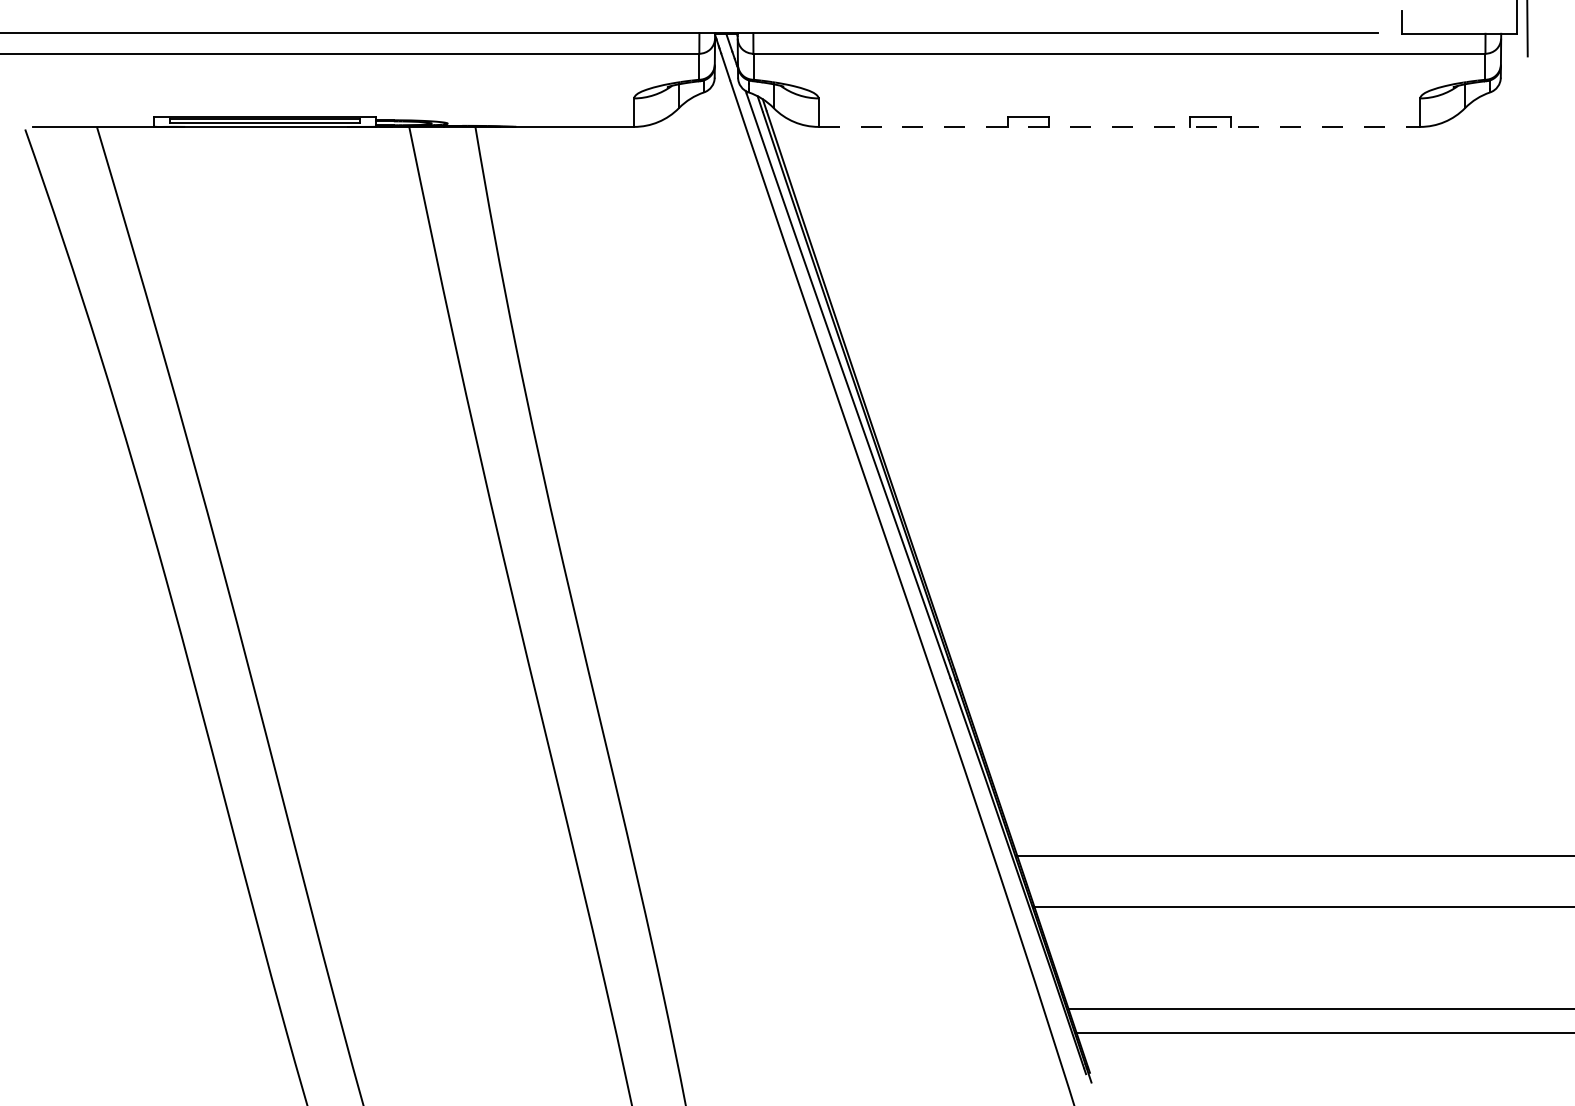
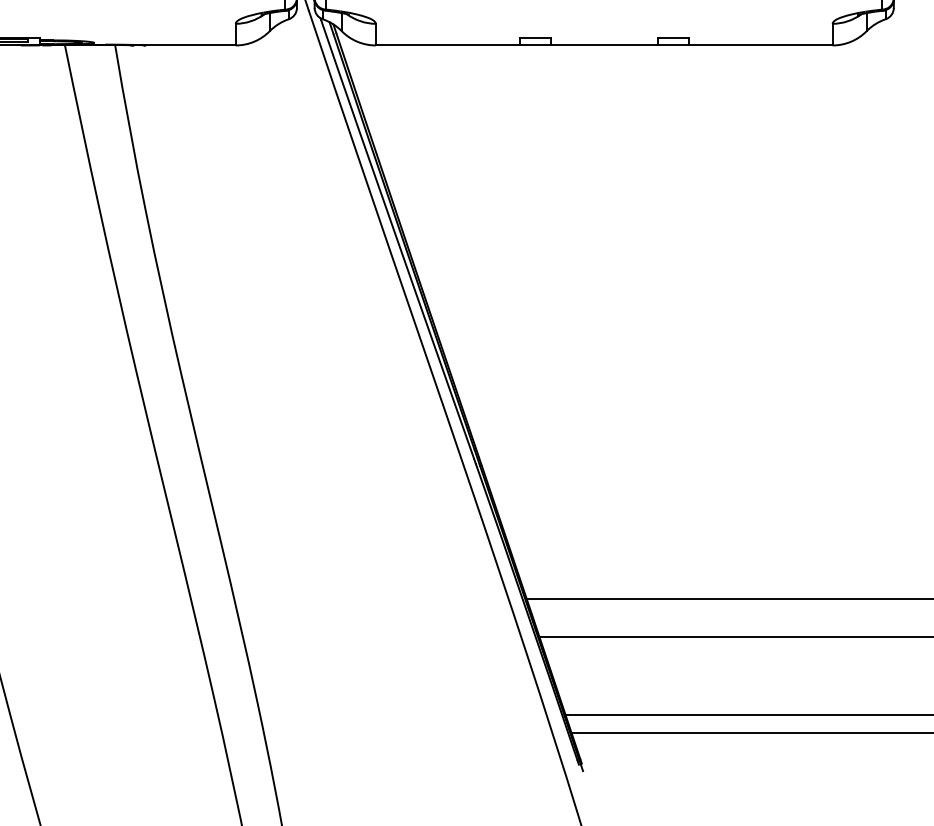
line: (1119, 126) -> (604, 45), dashed -> solid

